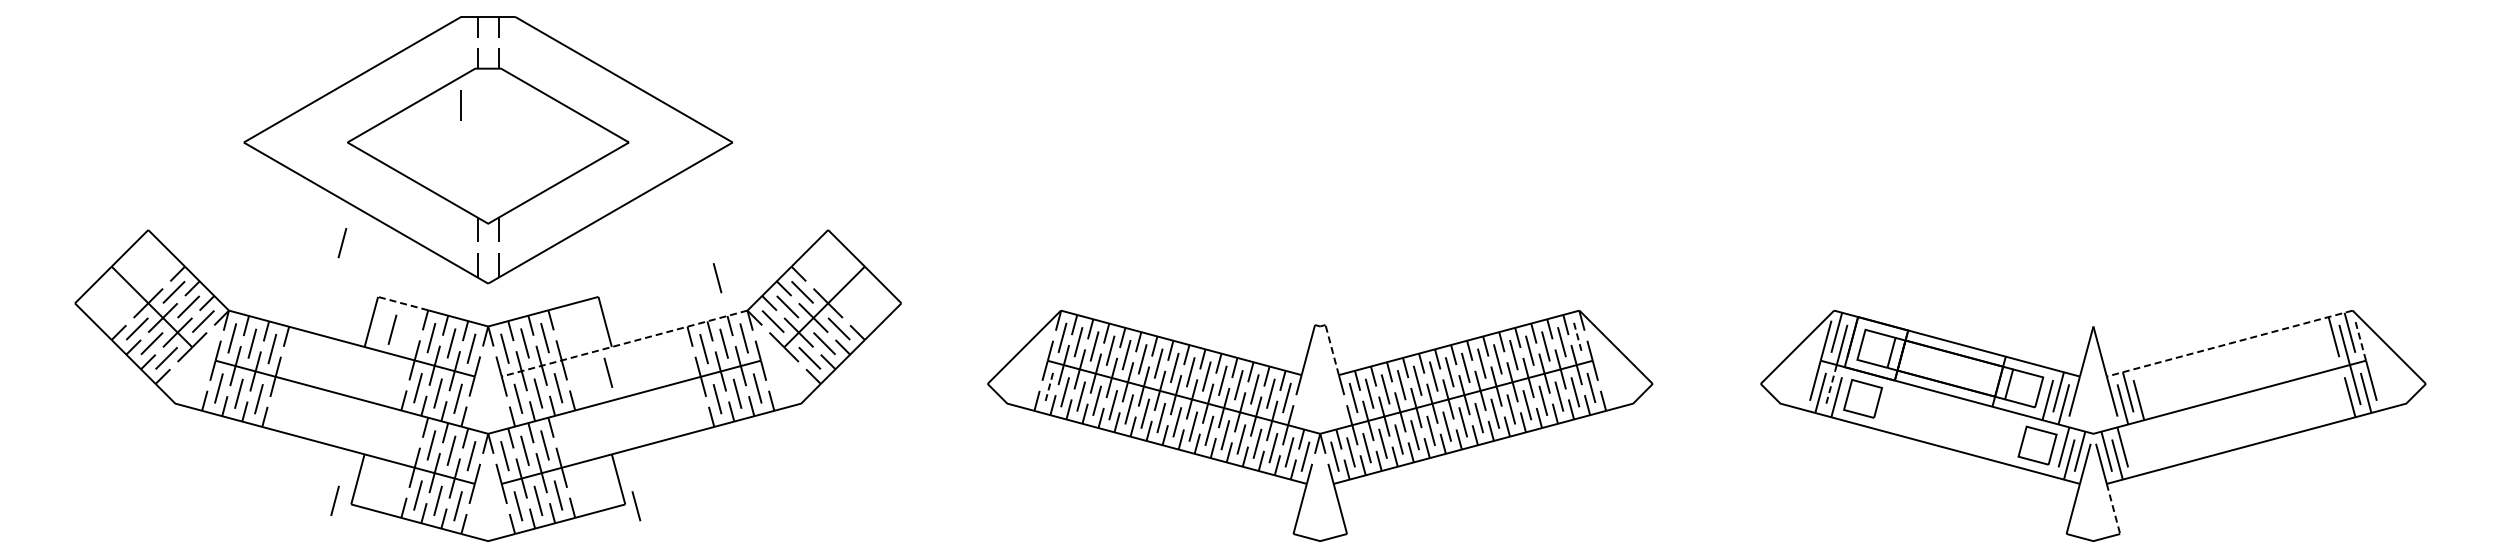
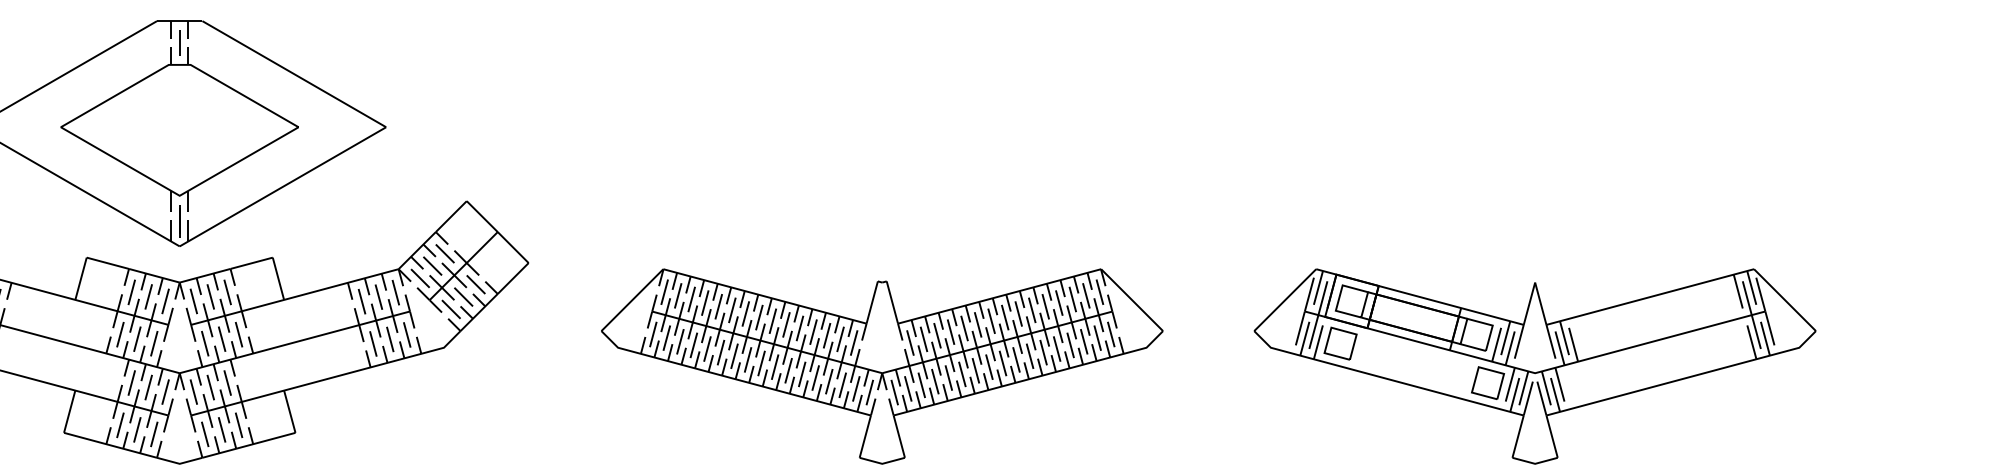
line: (460, 105) -> (179, 42), moved
line: (342, 243) -> (56, 212), removed
line: (487, 253) -> (179, 220), added
line: (717, 278) -> (373, 242), removed
line: (403, 303) -> (108, 263), dashed -> solid
line: (392, 329) -> (98, 285), removed
line: (1578, 337) -> (1100, 291), dashed -> solid
line: (2360, 340) -> (1760, 294), dashed -> solid
line: (625, 343) -> (295, 296), dashed -> solid
line: (2230, 343) -> (1650, 296), dashed -> solid
line: (1332, 350) -> (892, 302), dashed -> solid
line: (608, 372) -> (281, 321), removed
line: (1831, 385) -> (1313, 332), dashed -> solid
line: (1049, 387) -> (653, 334), dashed -> solid
line: (334, 500) -> (49, 429), removed
line: (636, 506) -> (304, 434), removed
line: (2113, 508) -> (1552, 436), dashed -> solid

